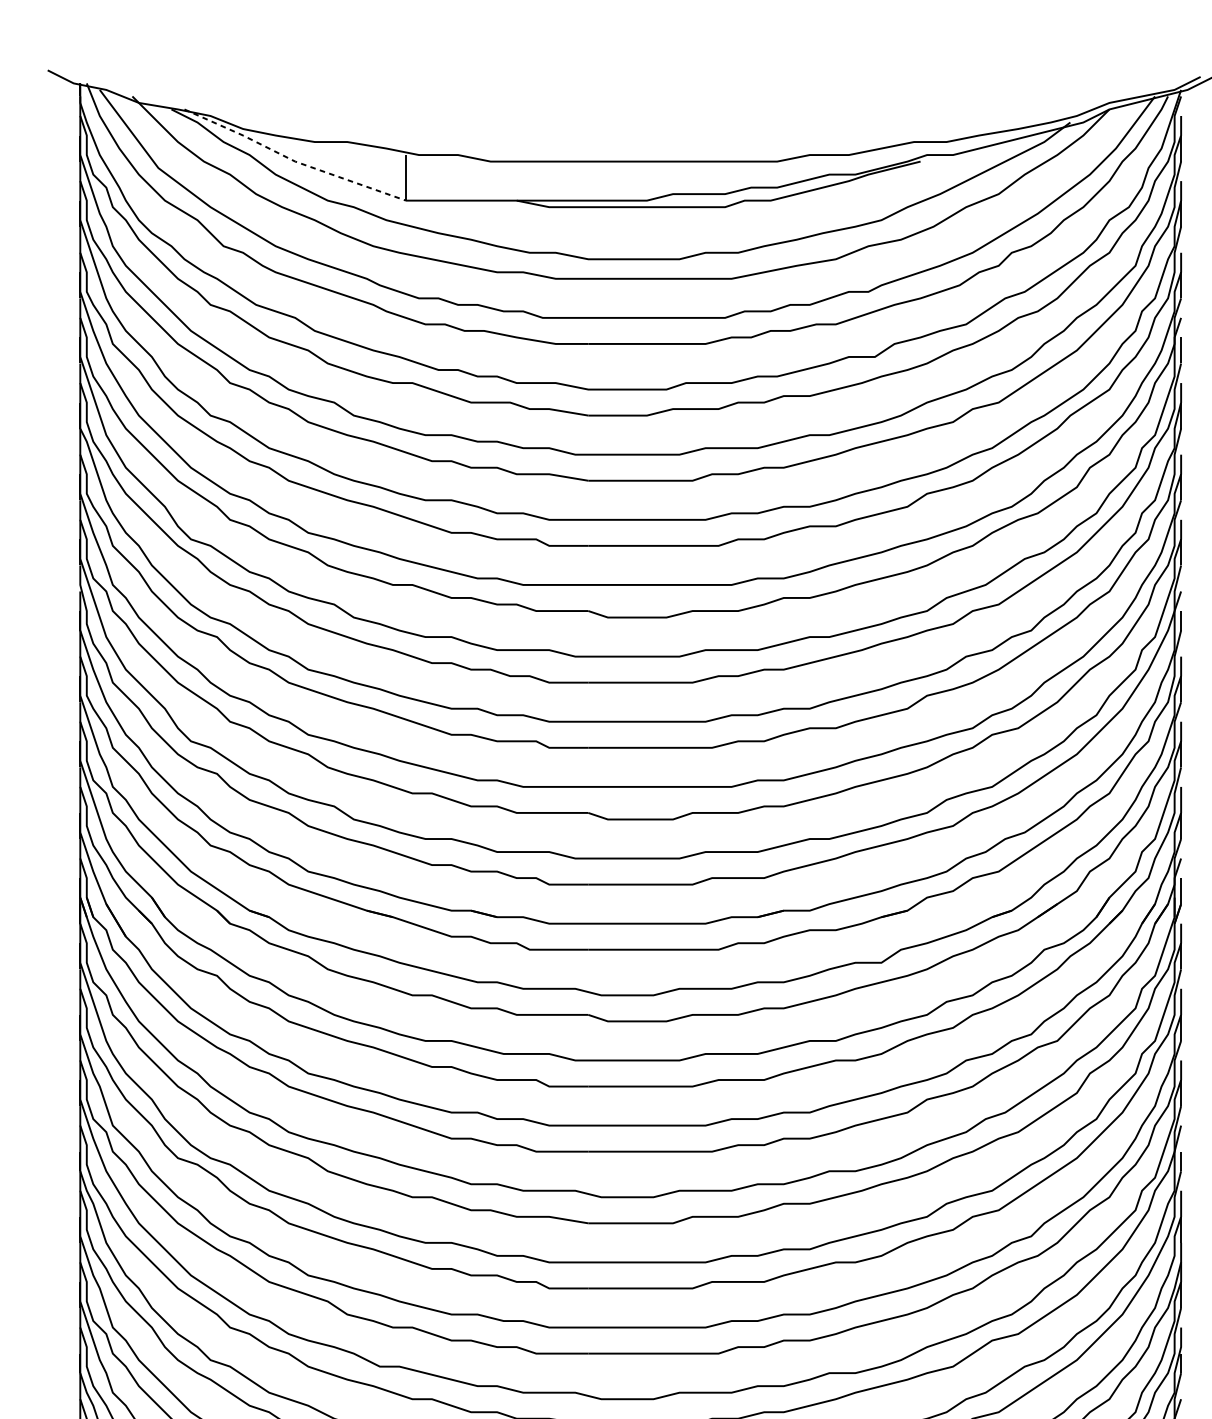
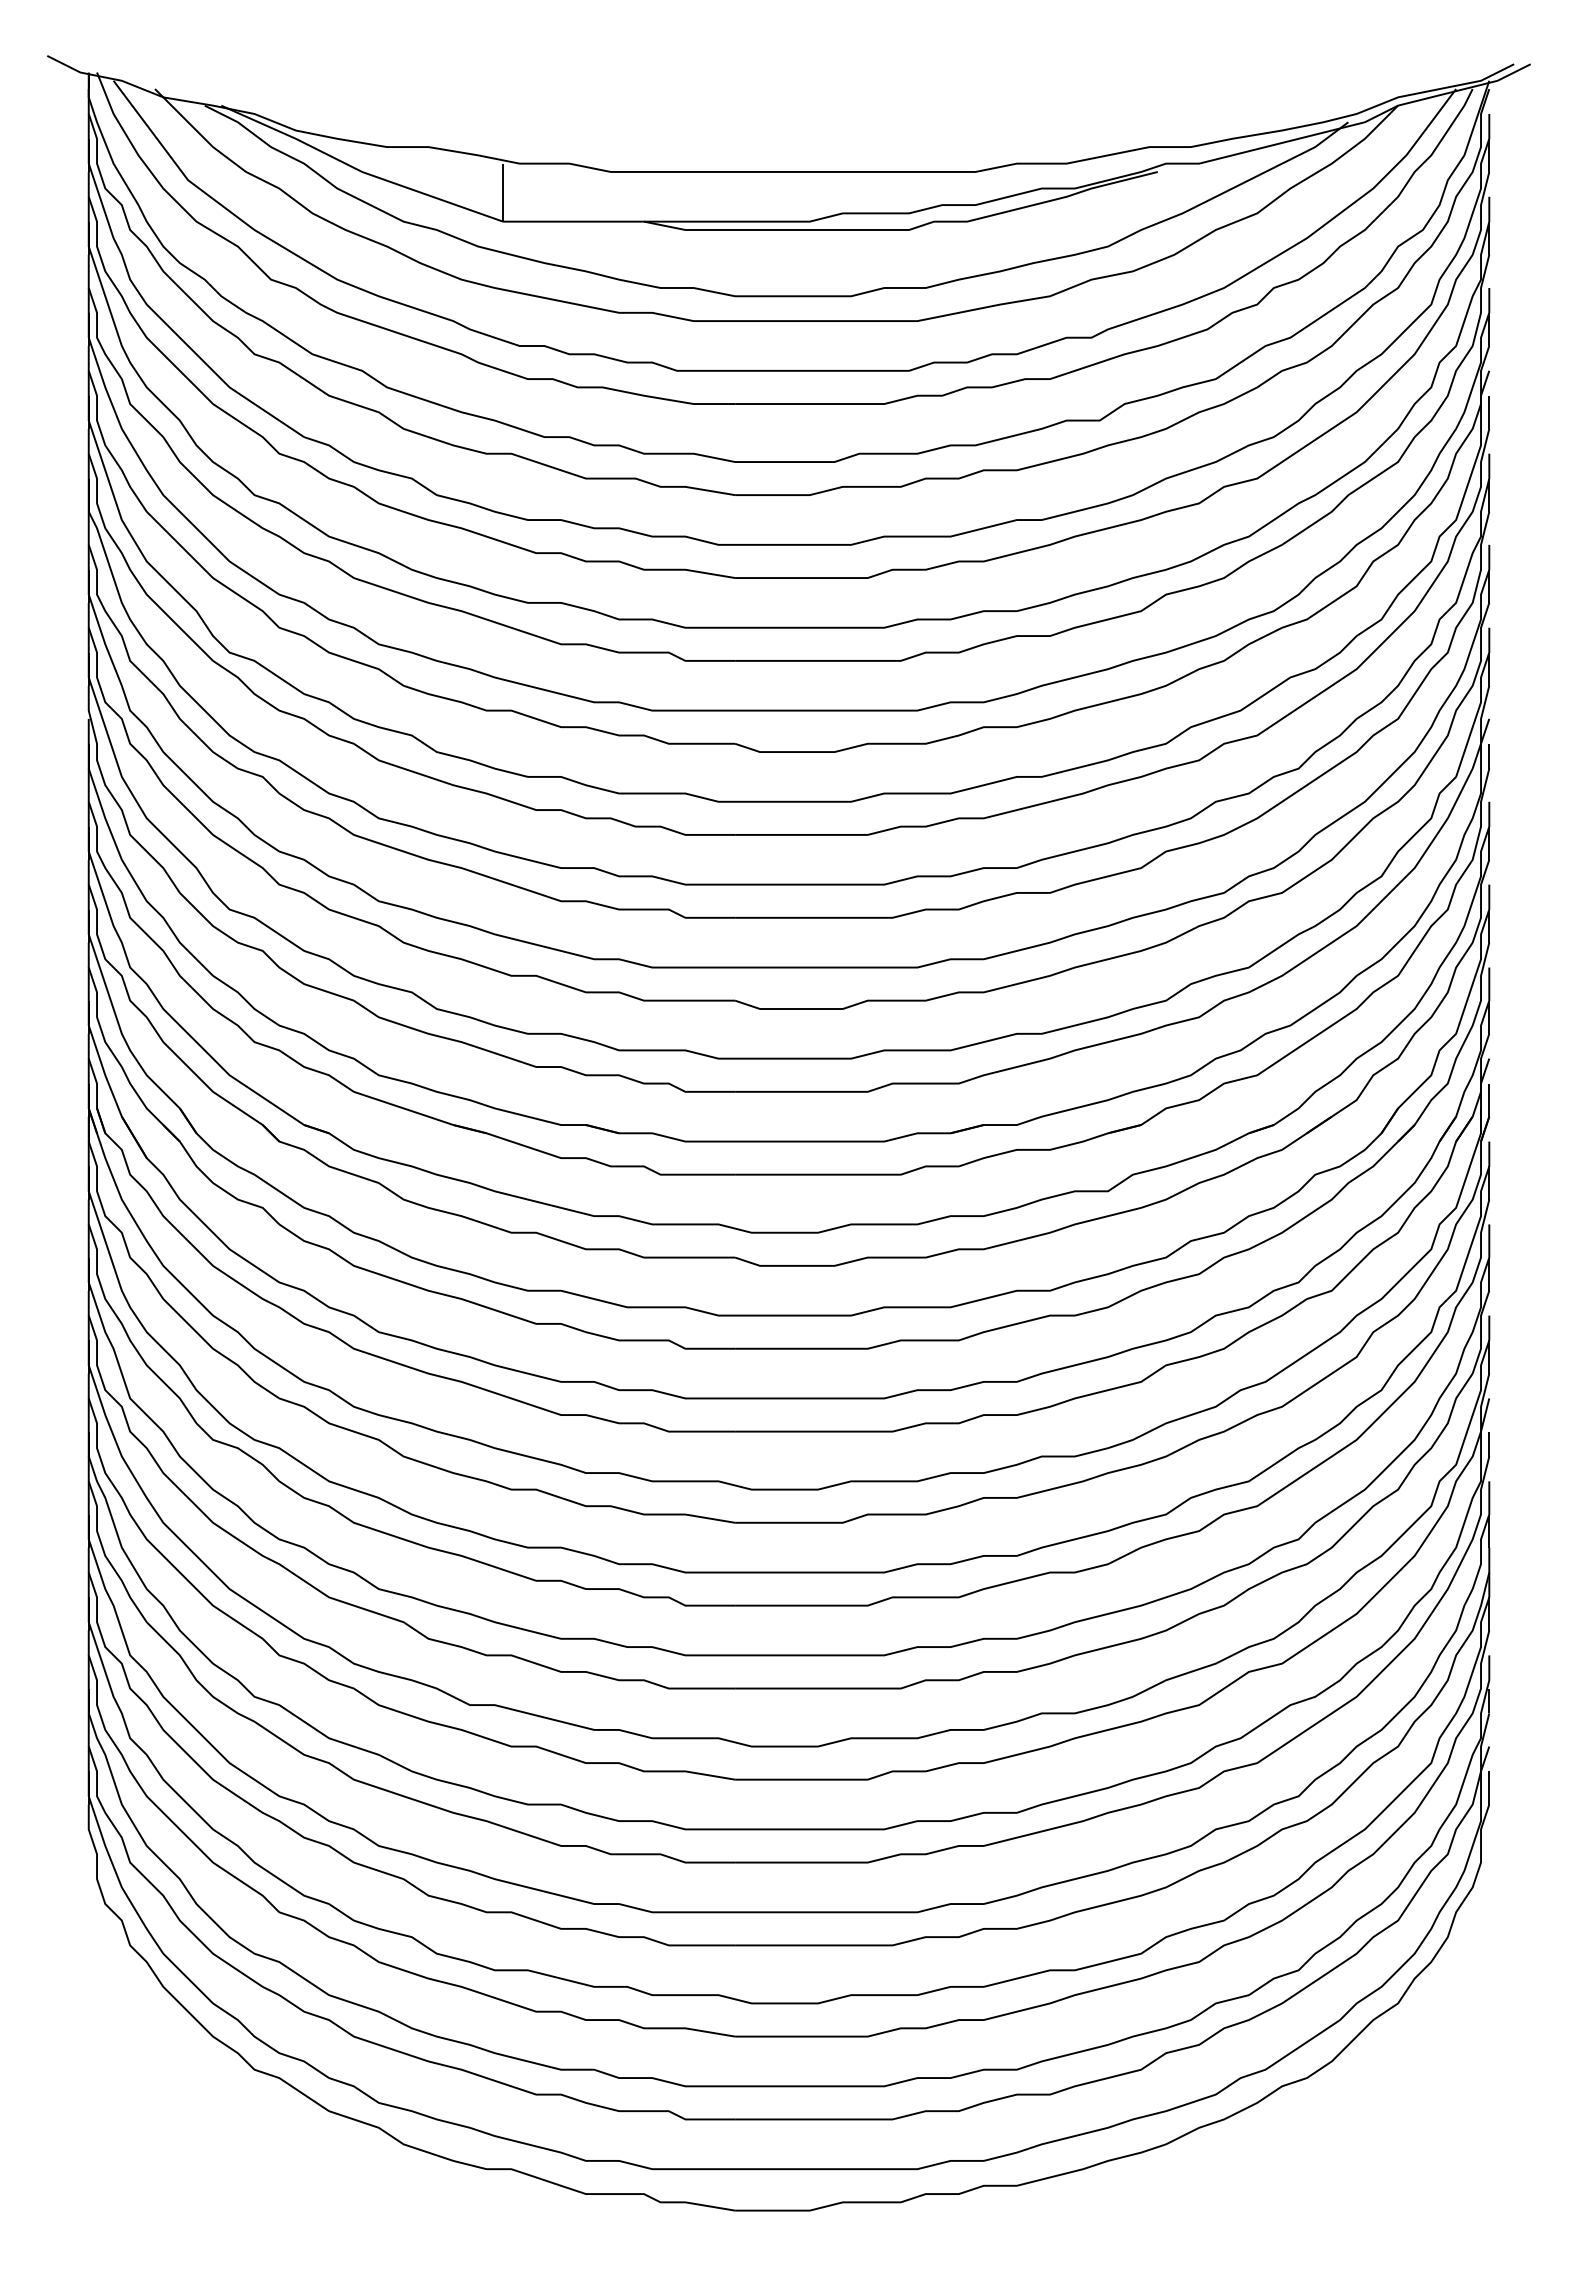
line: (293, 160) -> (359, 170), dashed -> solid

